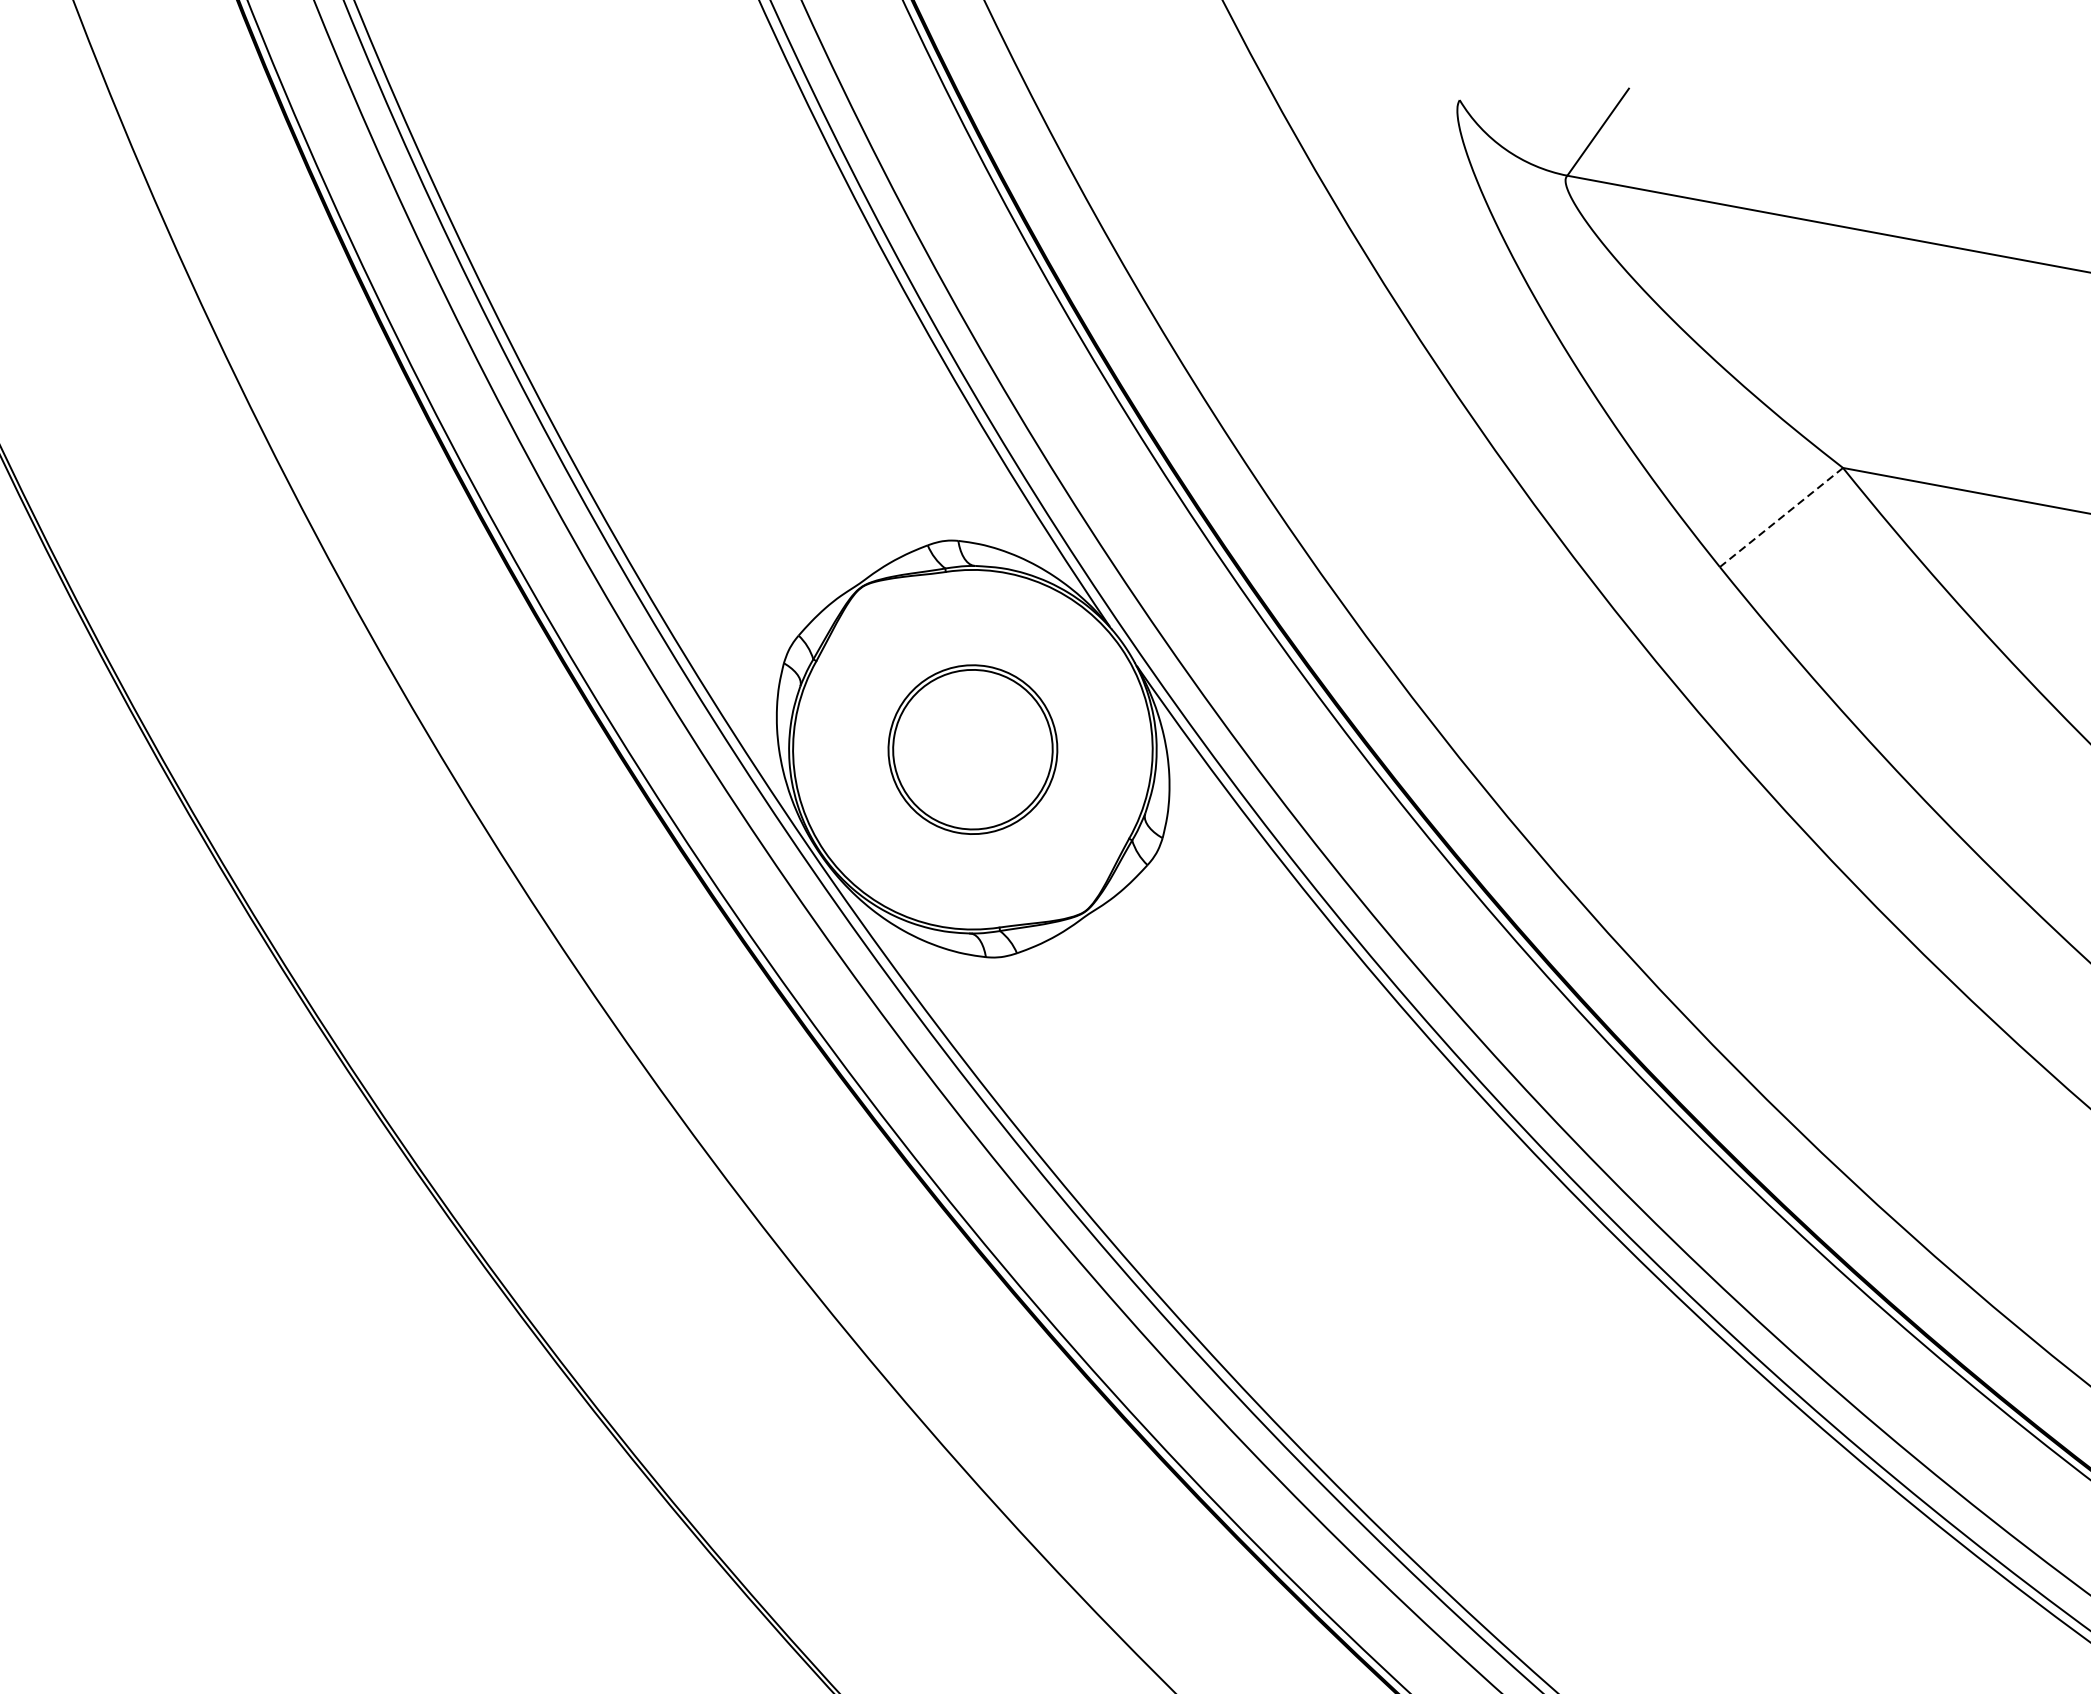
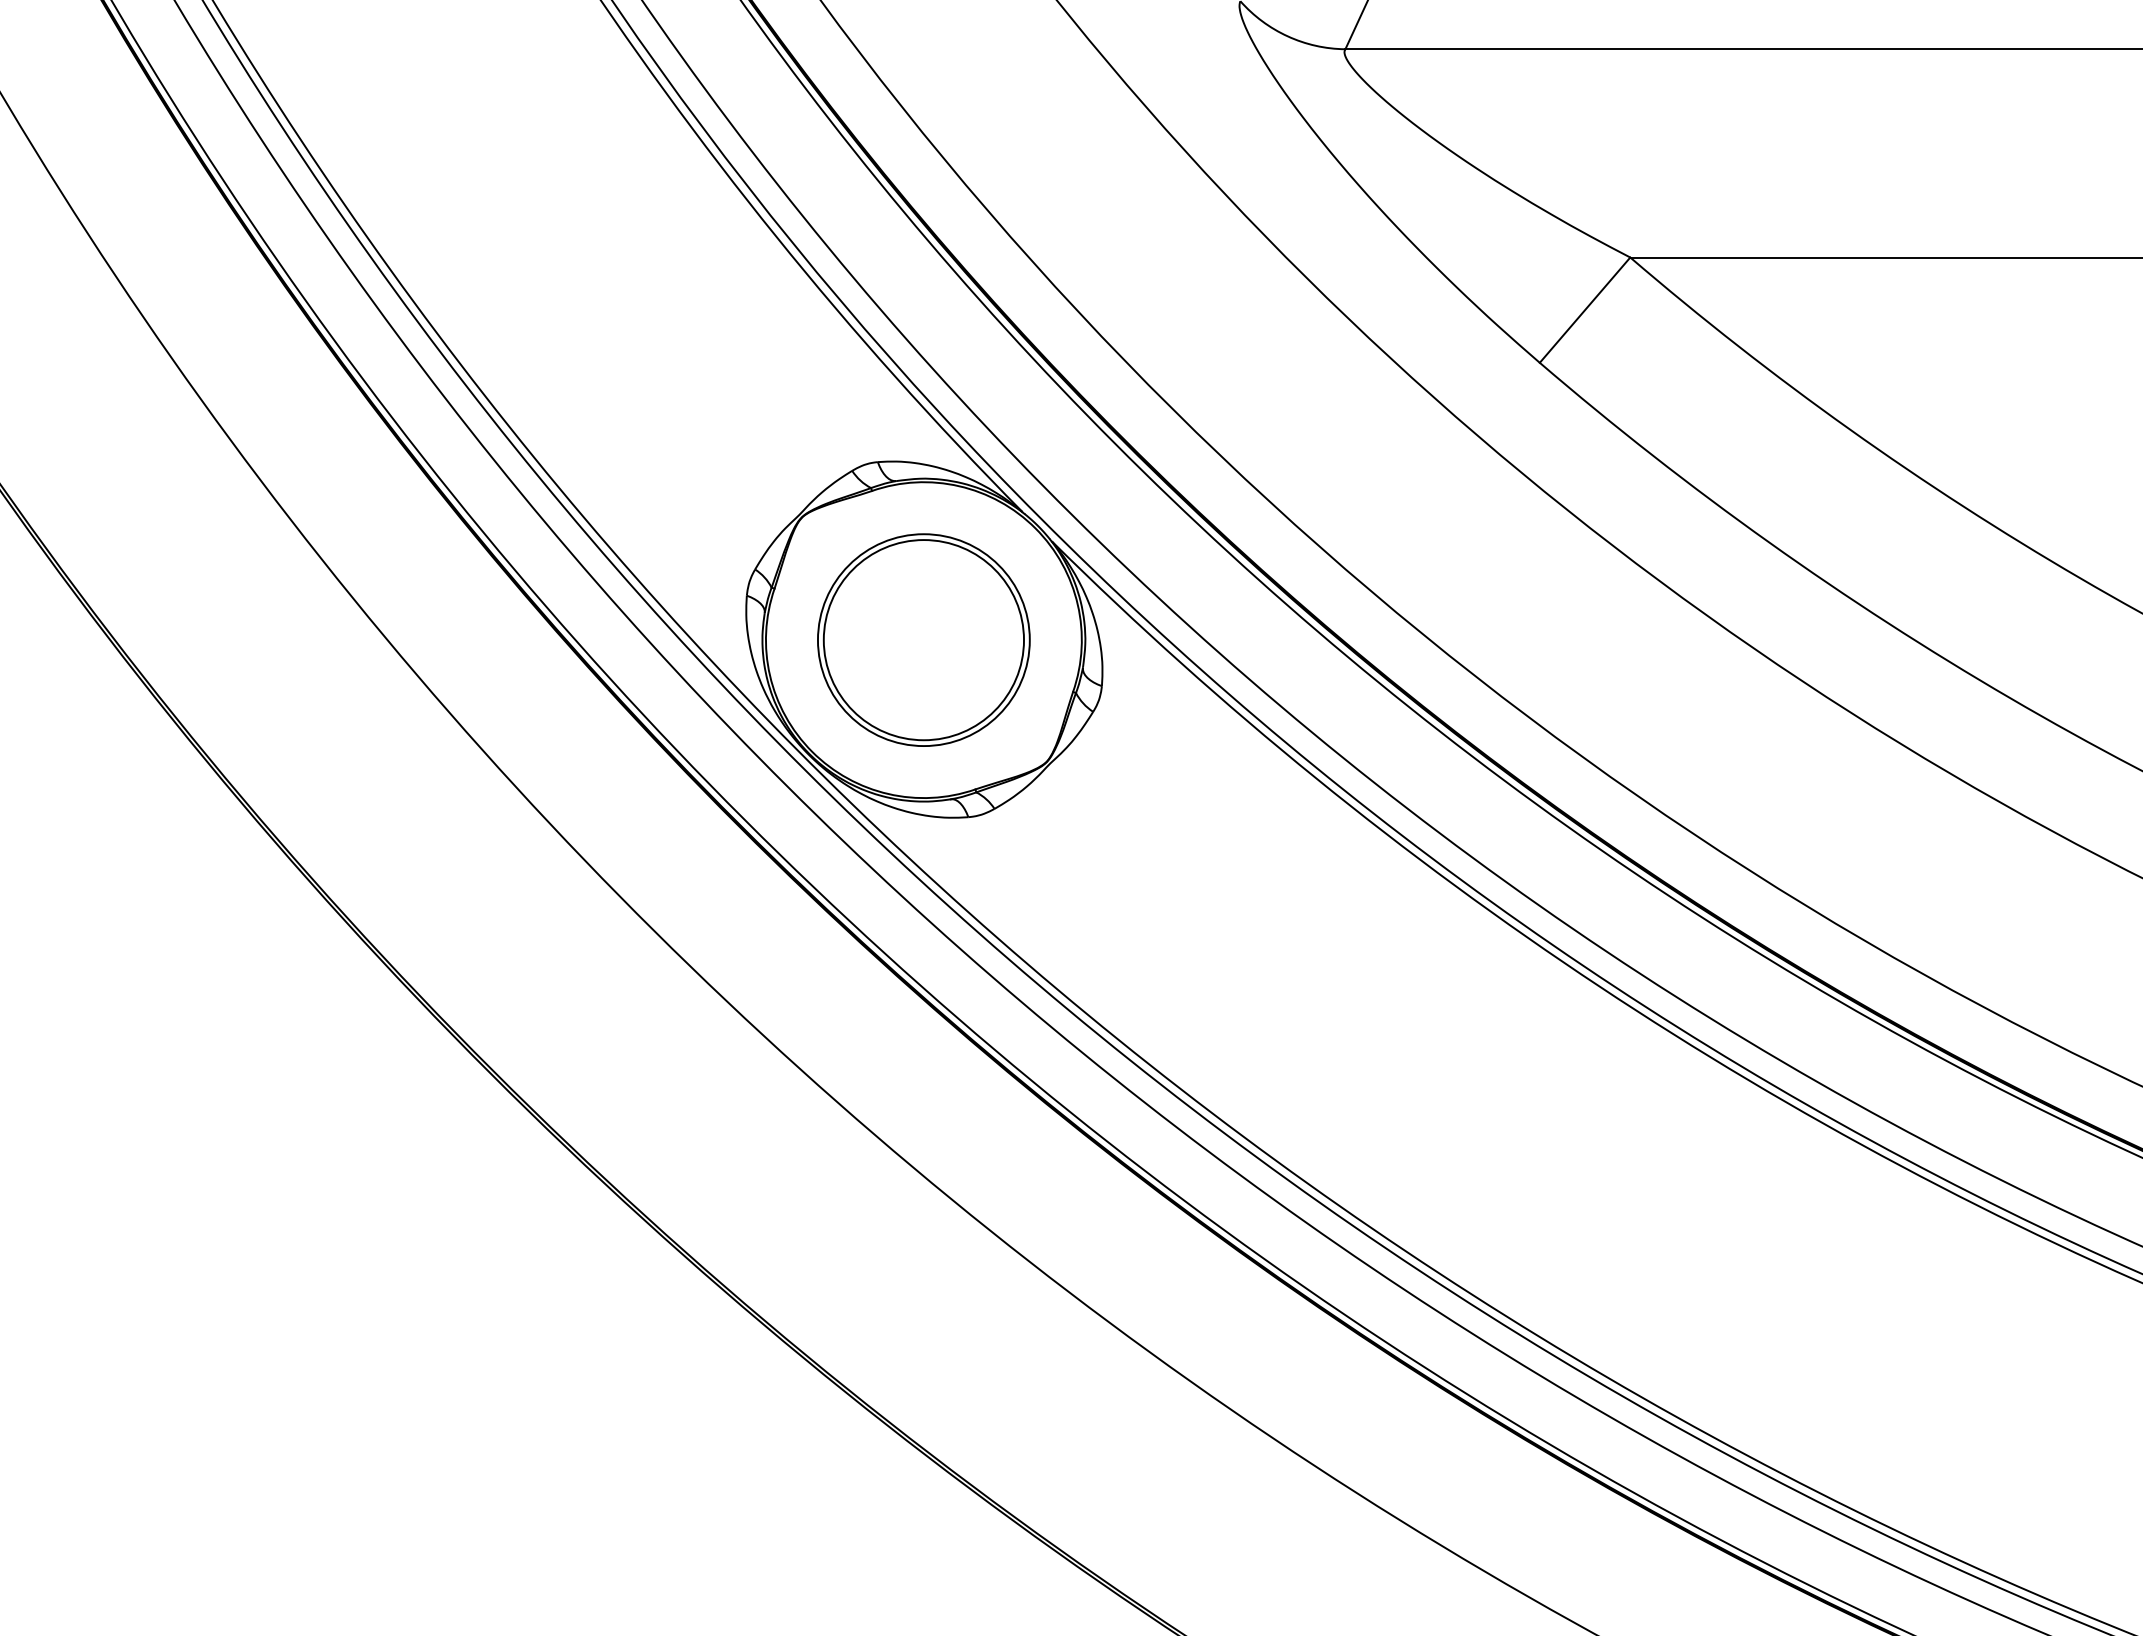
line: (1780, 517) -> (1584, 310), dashed -> solid
part: (972, 748) -> (923, 639), size x1.43

